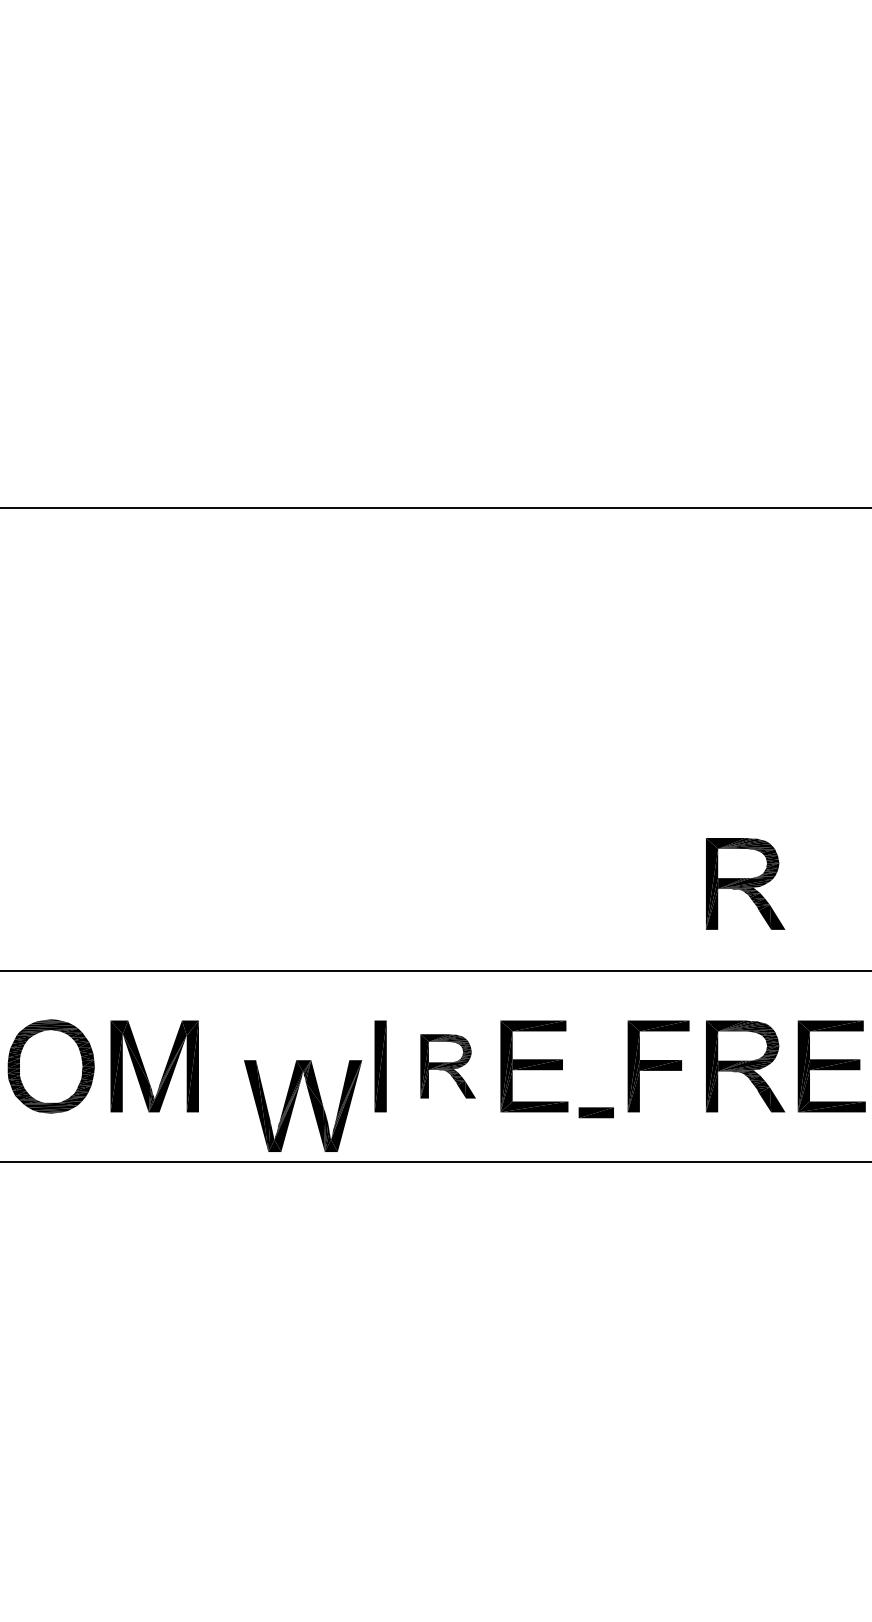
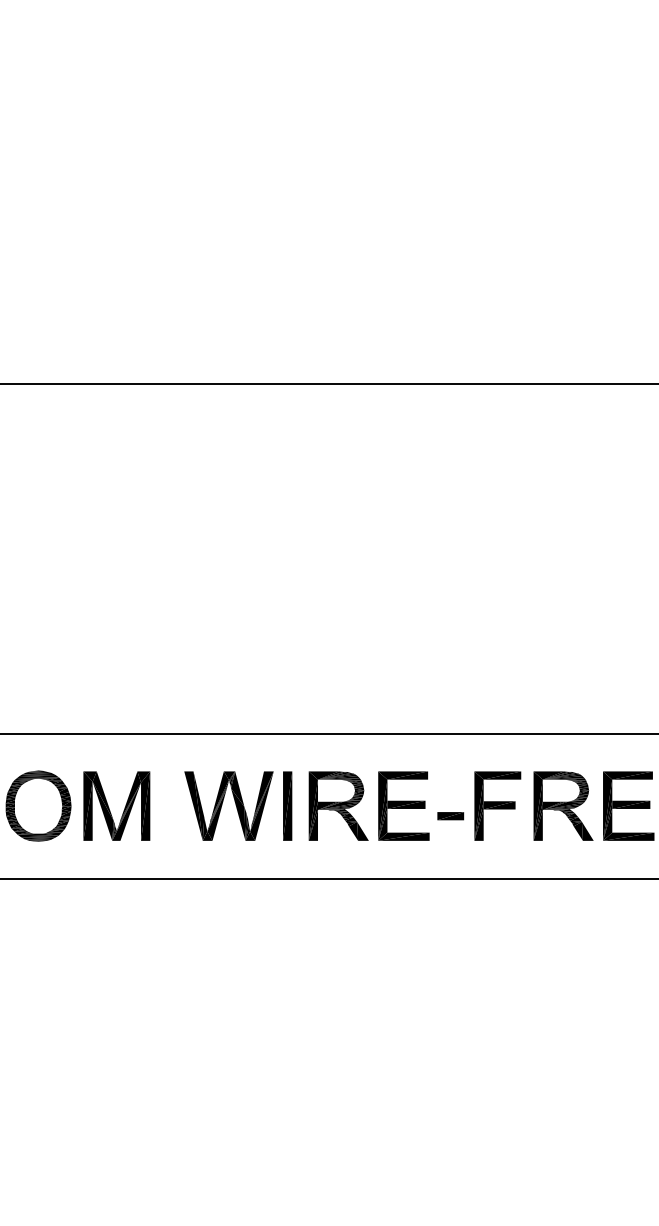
part: (745, 883) -> (563, 667), removed
part: (447, 1065) -> (338, 805), size x1.43
part: (302, 1105) -> (228, 805), moved
part: (596, 1113) -> (450, 816), moved

